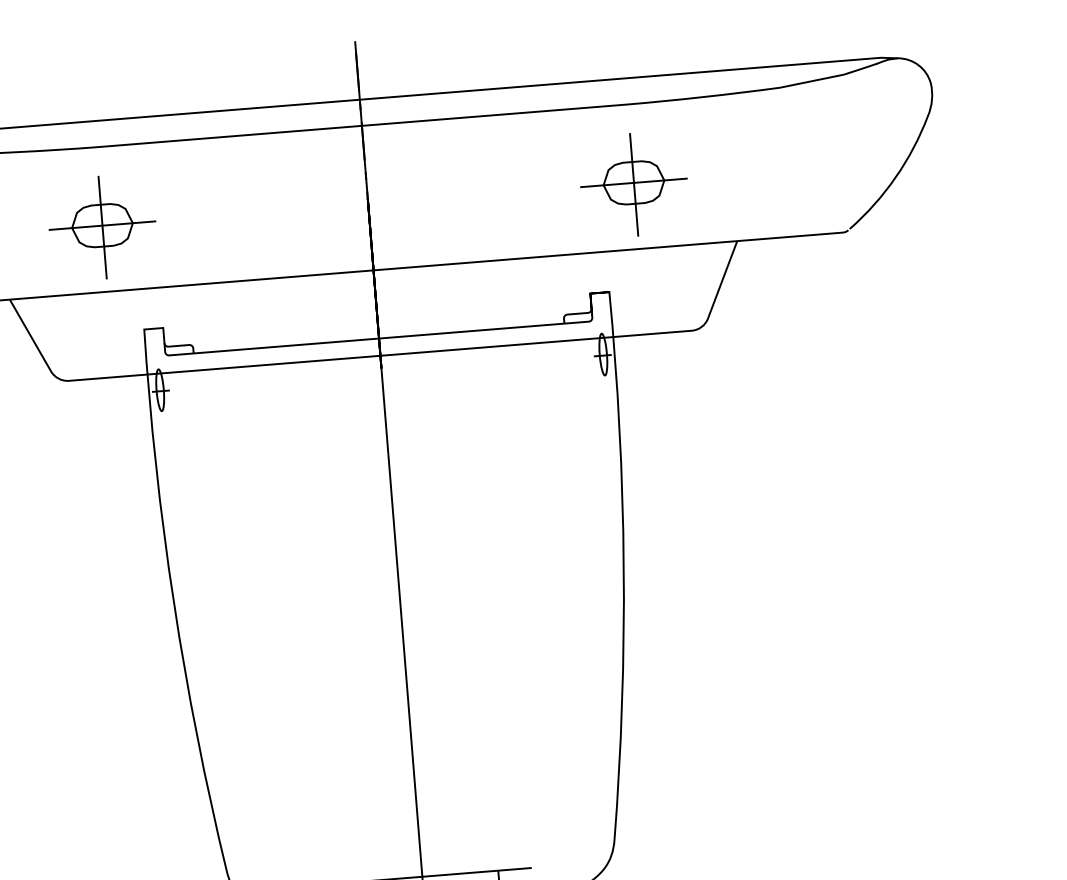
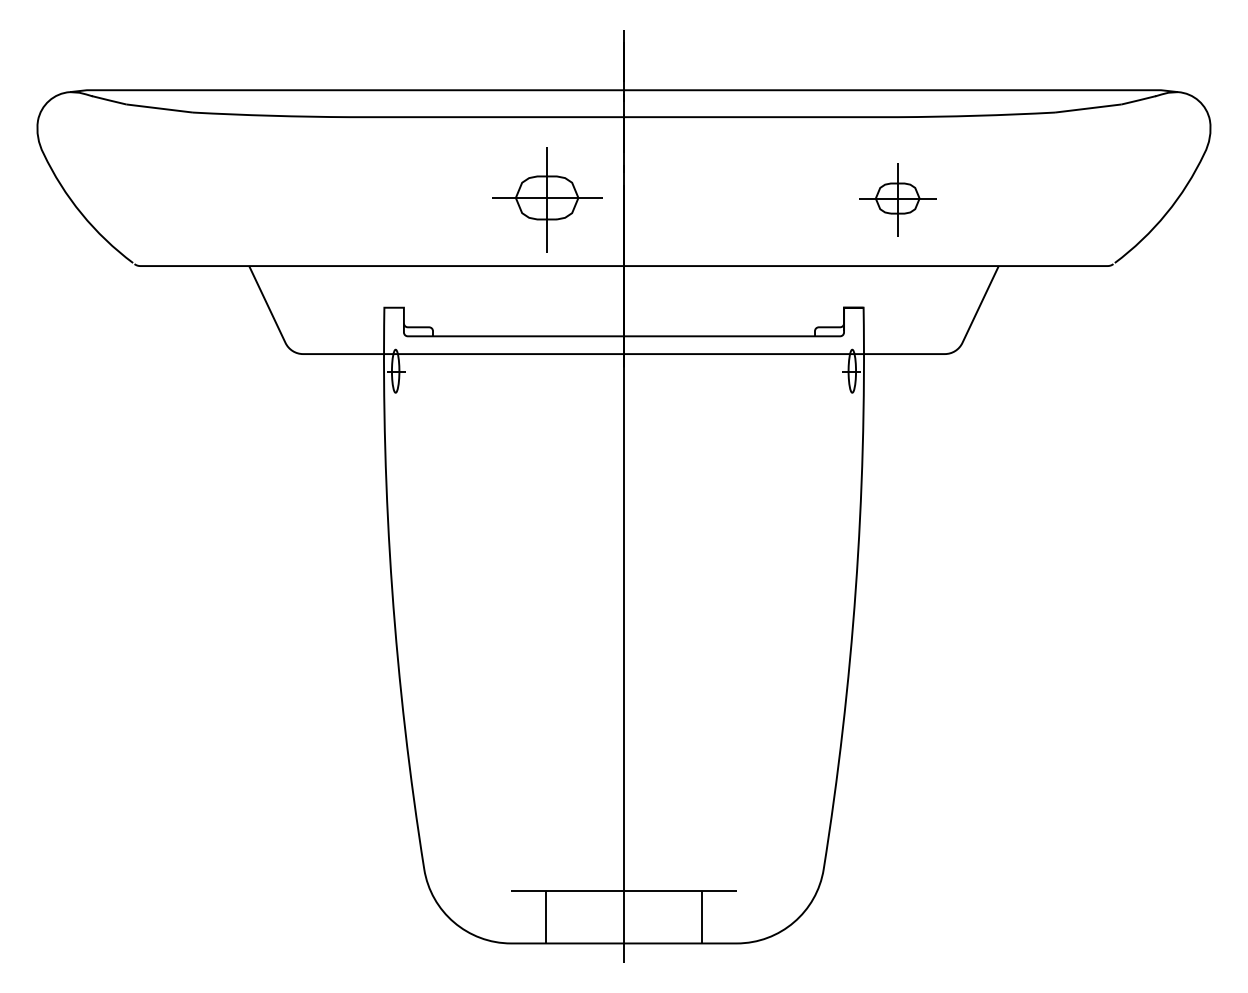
part: (633, 184) -> (897, 199), size x0.7
part: (102, 227) -> (547, 199), moved

